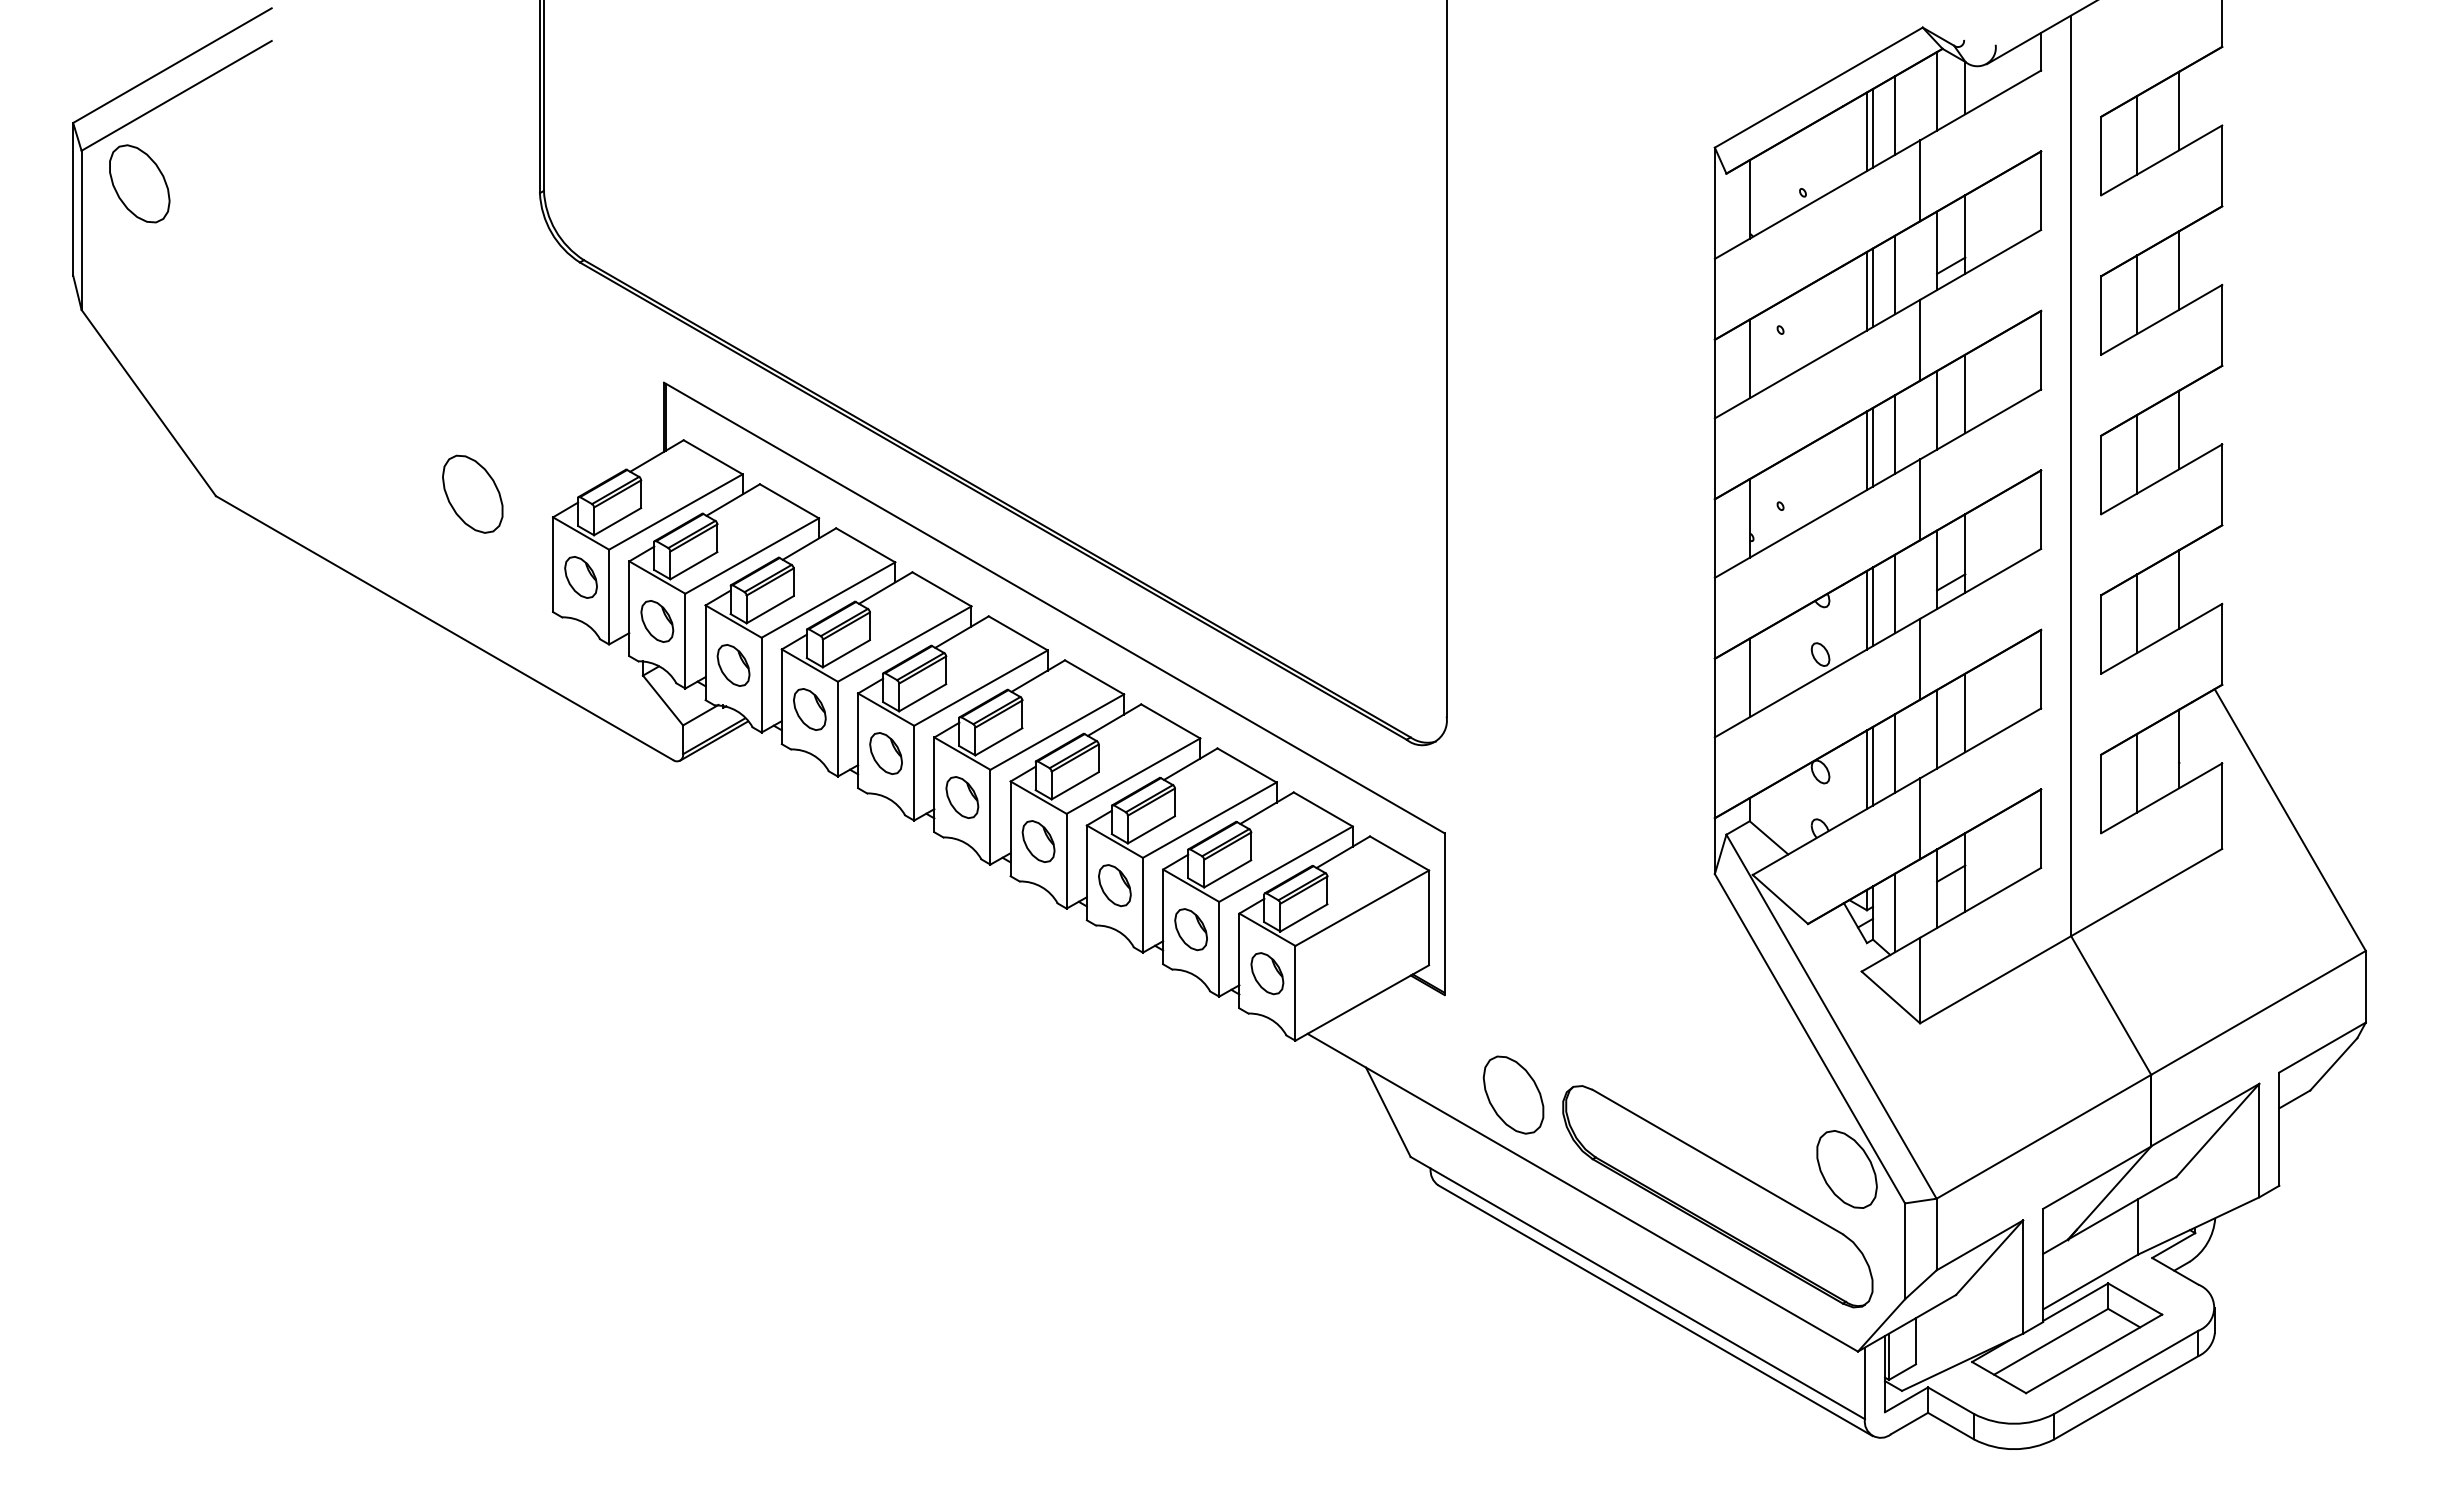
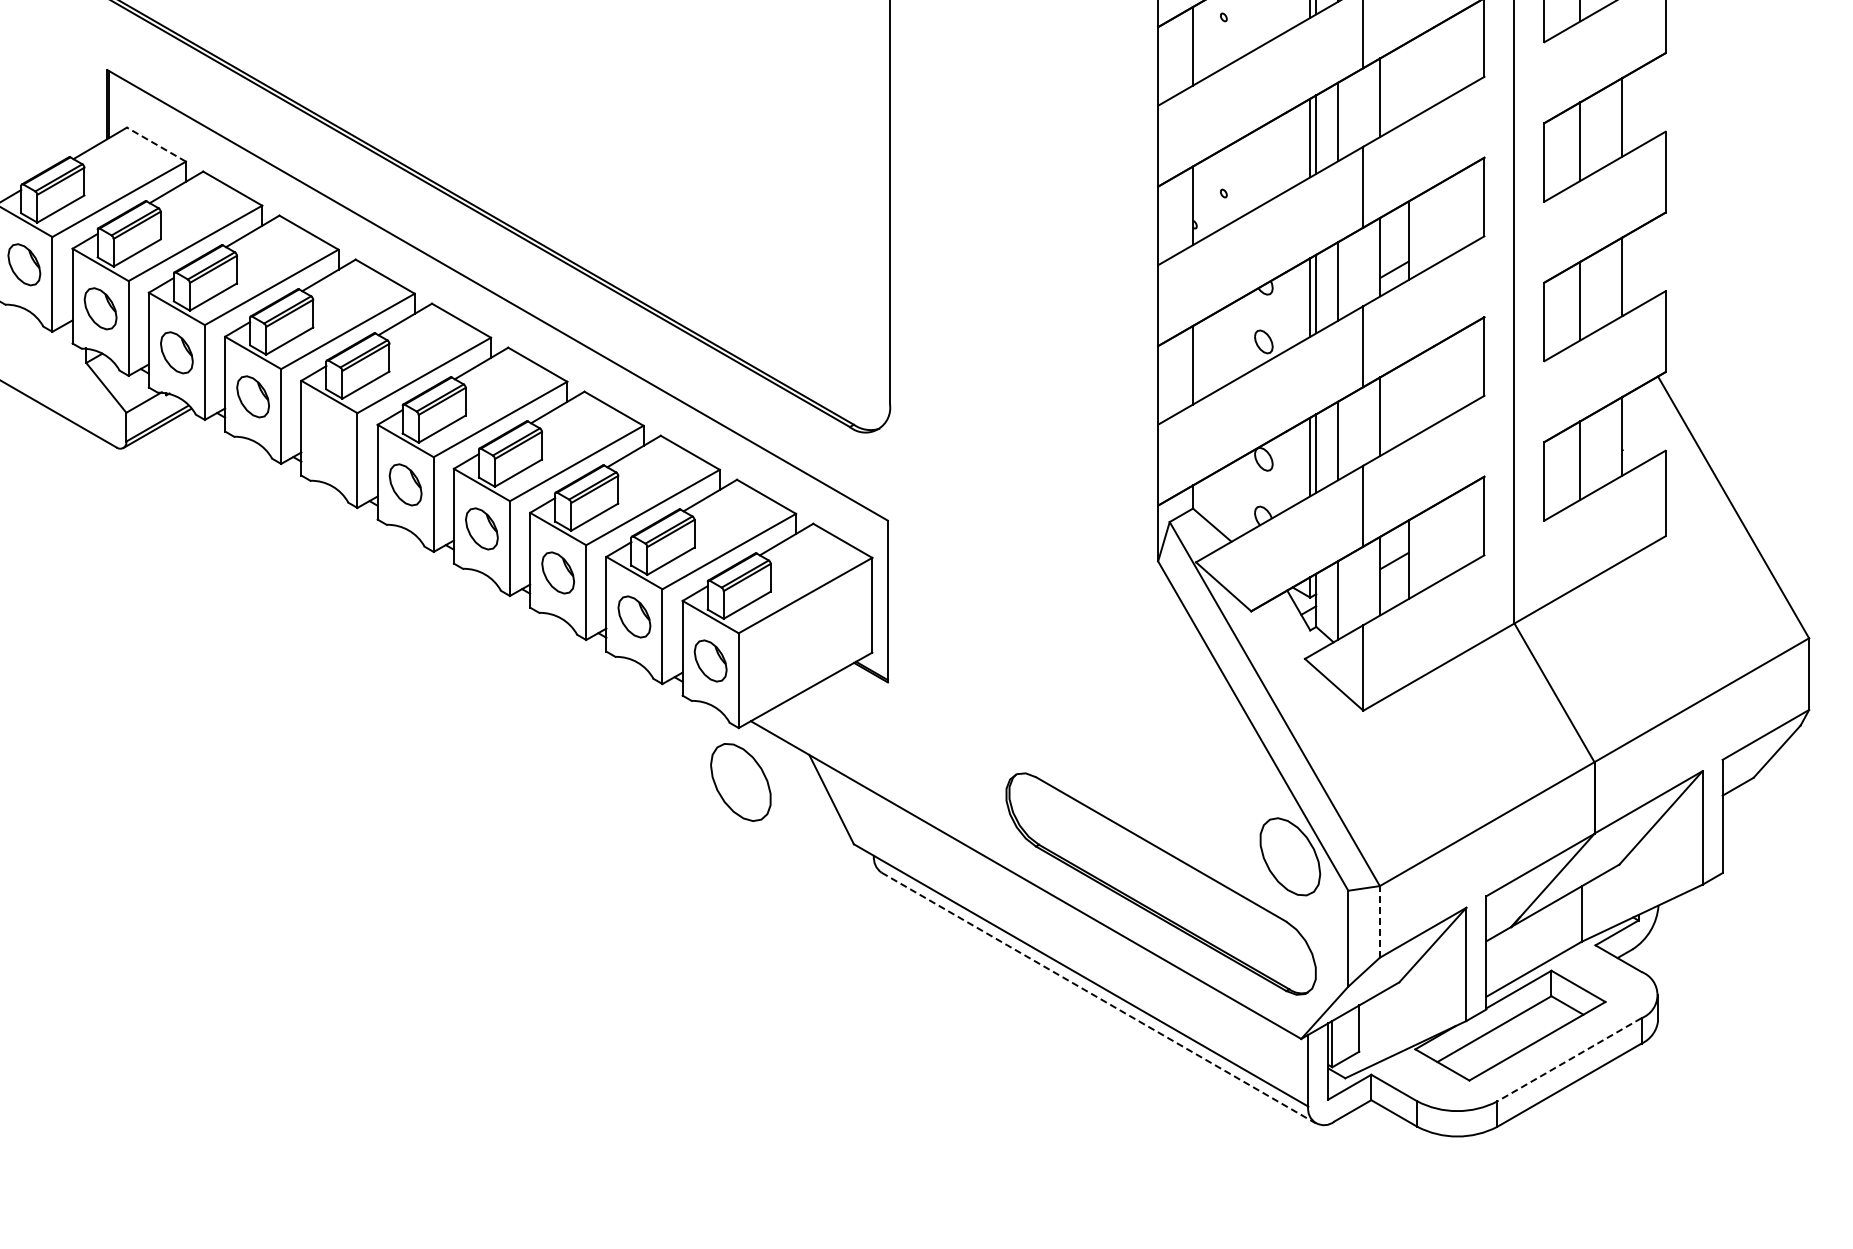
line: (1965, 393) -> (1408, 80), removed
line: (712, 457) -> (155, 144), solid -> dashed
line: (1965, 712) -> (1408, 399), removed
part: (885, 753) -> (328, 440), removed
part: (1513, 1094) -> (740, 781), moved
line: (1936, 1234) -> (1379, 921), solid -> dashed
line: (1655, 1310) -> (1098, 997), solid -> dashed
line: (2125, 1372) -> (1568, 1059), solid -> dashed

